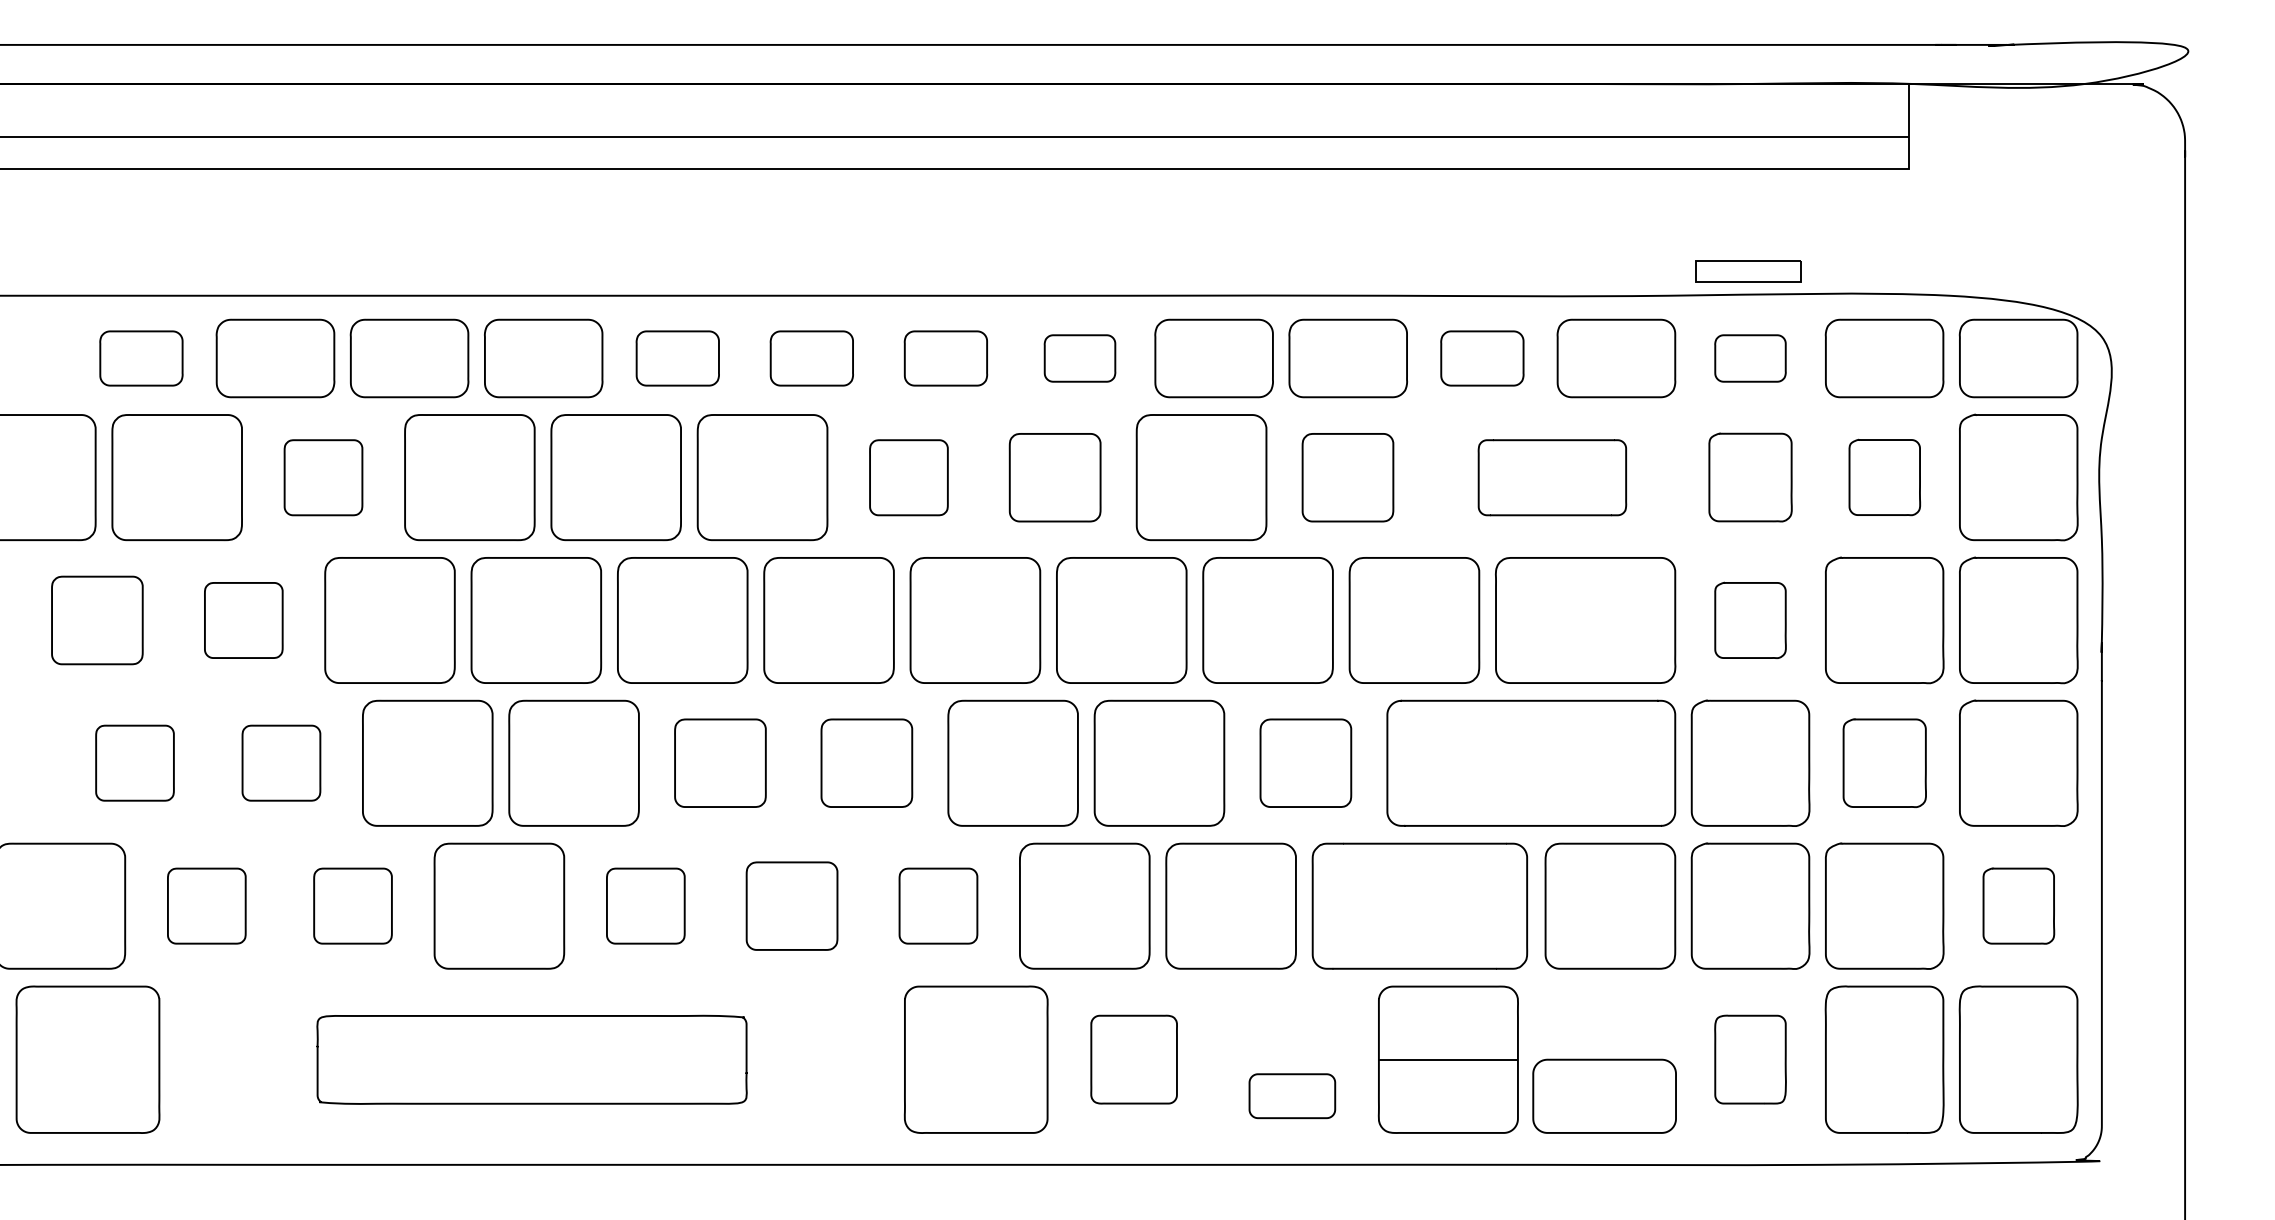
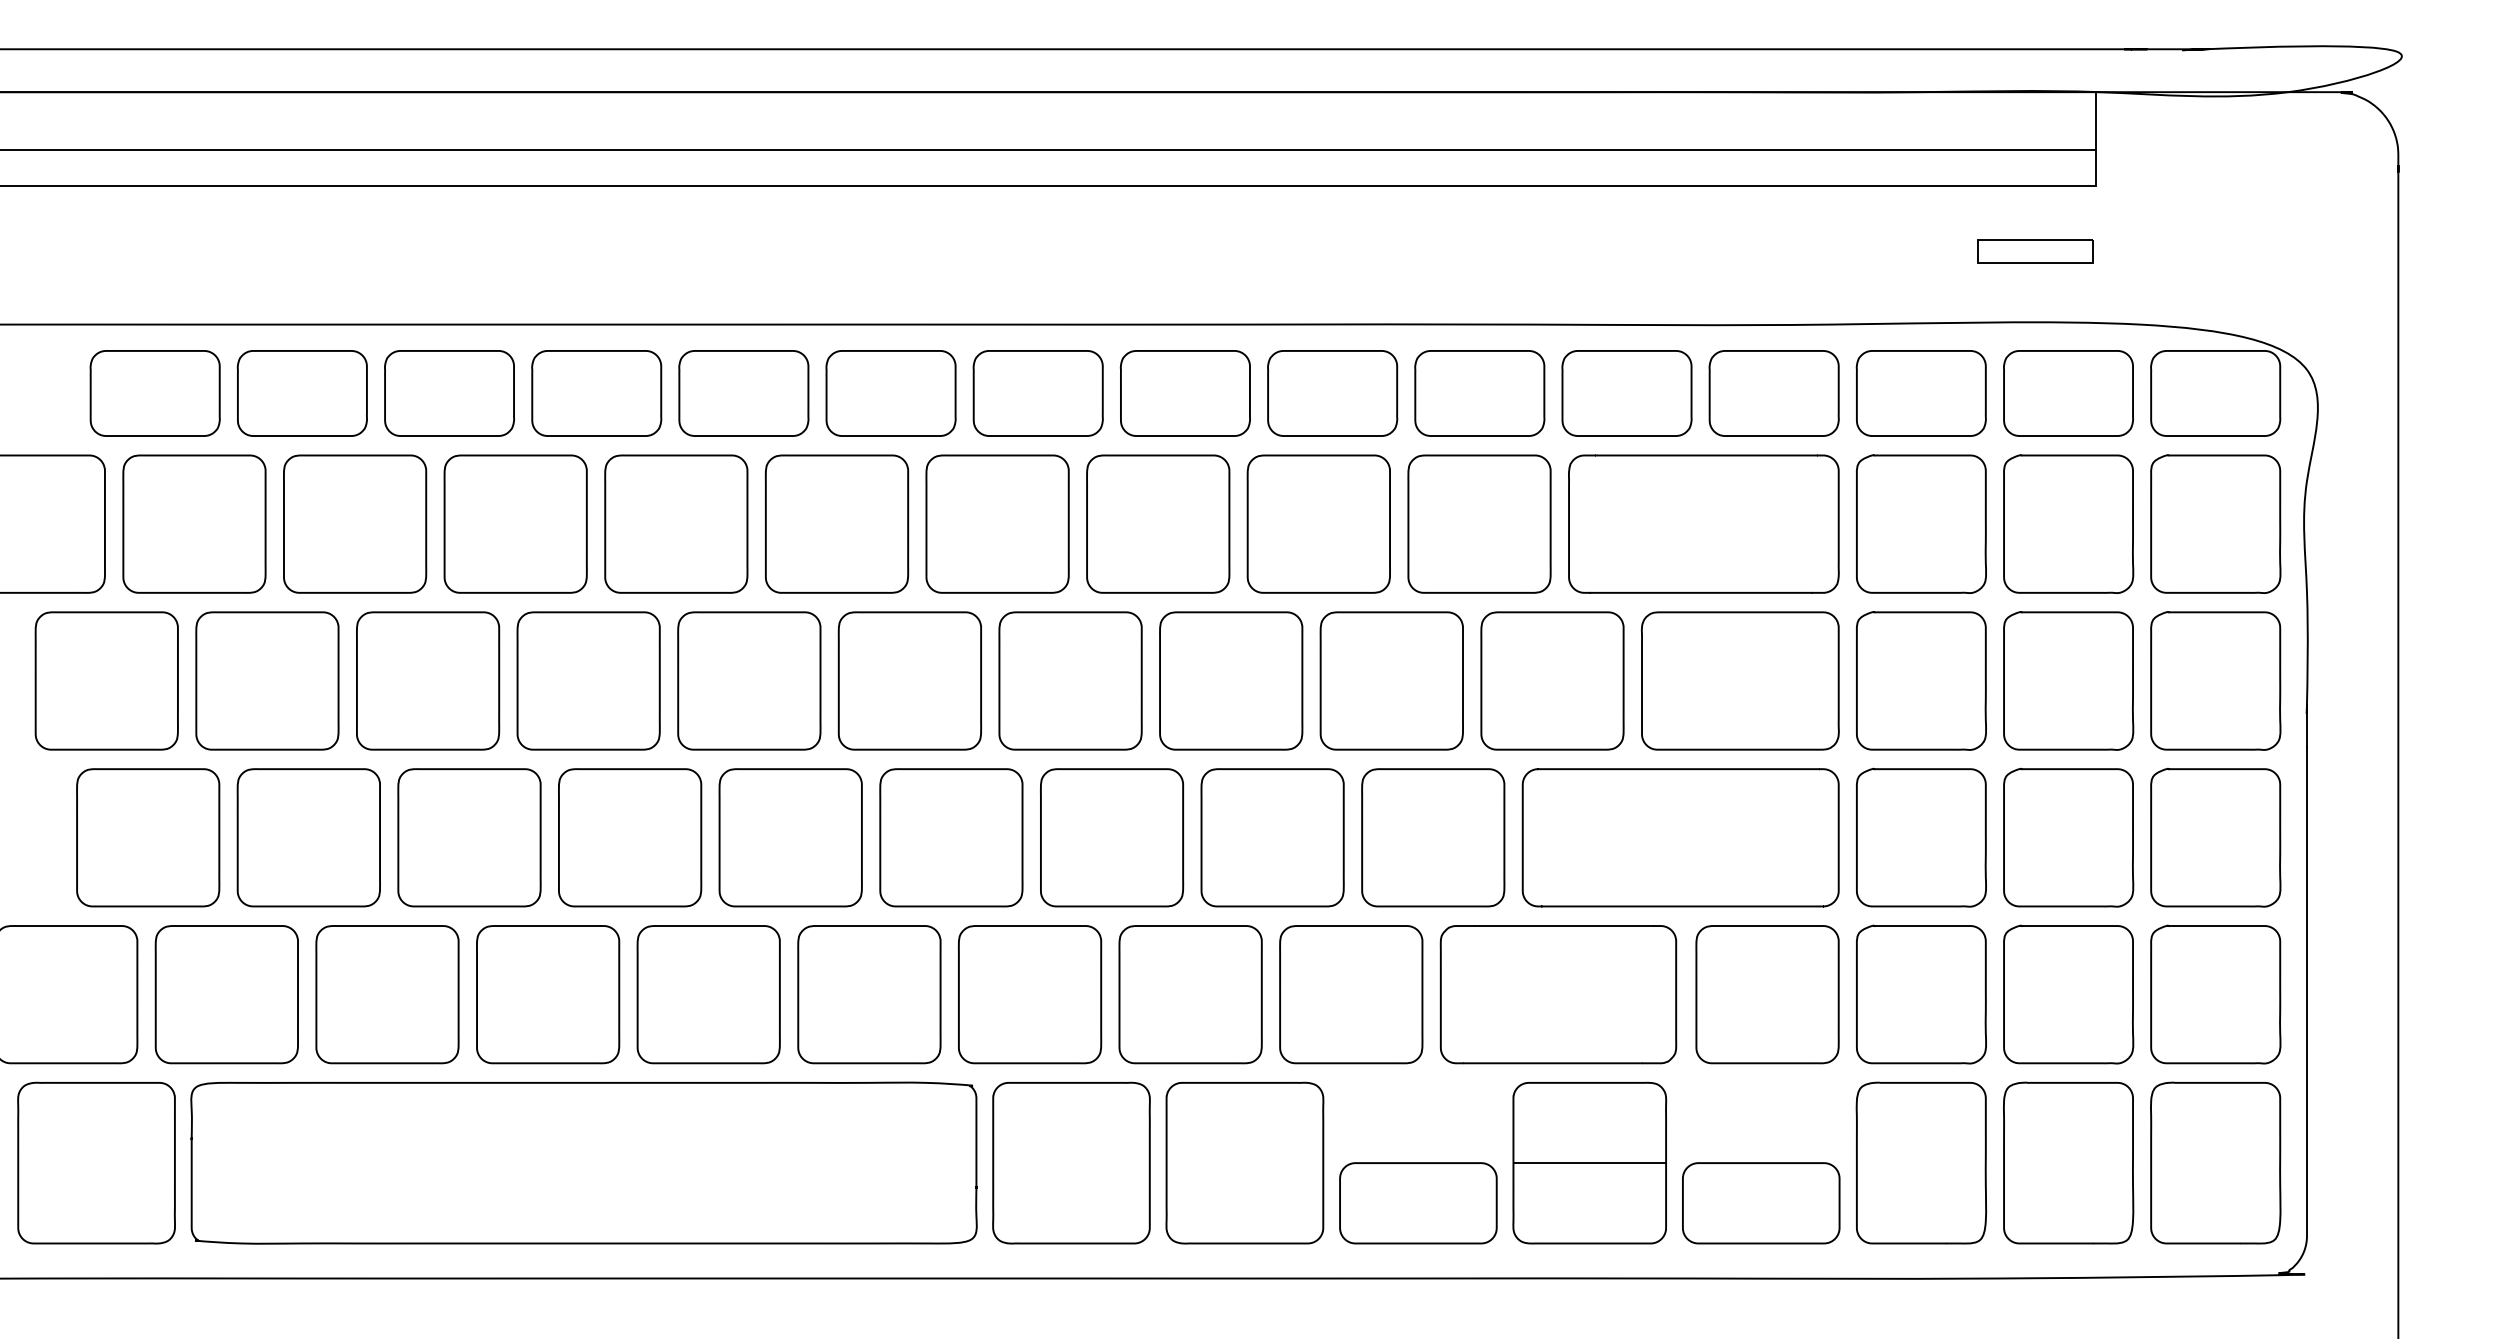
part: (1748, 271) -> (2035, 251), moved
part: (141, 358) -> (155, 393), size x1.43
part: (677, 358) -> (743, 393), size x1.43
part: (811, 358) -> (890, 393), size x1.43
part: (945, 358) -> (1037, 393), size x1.43
part: (1079, 358) -> (1184, 393), size x1.67
part: (1482, 358) -> (1627, 393), size x1.43
part: (1750, 358) -> (1921, 393), size x1.67
part: (323, 477) -> (355, 524), size x1.67
part: (908, 477) -> (997, 524), size x1.67
part: (1054, 477) -> (1157, 524), size x1.43
part: (1347, 477) -> (1478, 524), size x1.43
part: (1552, 477) -> (1704, 524), size x1.67
part: (1750, 477) -> (1921, 524), size x1.43
part: (1884, 477) -> (2068, 524), size x1.67
part: (97, 620) -> (106, 681), size x1.43
part: (243, 620) -> (267, 681), size x1.67
part: (1750, 620) -> (1921, 681), size x1.67
part: (134, 762) -> (147, 836), size x1.67
part: (281, 762) -> (308, 836), size x1.67
part: (720, 762) -> (790, 836), size x1.43
part: (866, 762) -> (951, 836), size x1.43
part: (1305, 762) -> (1432, 836), size x1.43
part: (1884, 762) -> (2068, 836), size x1.43
part: (206, 905) -> (226, 993), size x1.67
part: (352, 905) -> (386, 993), size x1.67
part: (645, 905) -> (708, 993), size x1.67
part: (791, 905) -> (868, 993), size x1.43
part: (938, 905) -> (1030, 993), size x1.67
part: (2018, 905) -> (2215, 993), size x1.67
part: (531, 1059) -> (583, 1162), size x1.67
part: (1133, 1059) -> (1244, 1162), size x1.67
part: (1750, 1059) -> (1921, 1162), size x1.67
part: (1292, 1095) -> (1418, 1202), size x1.67

